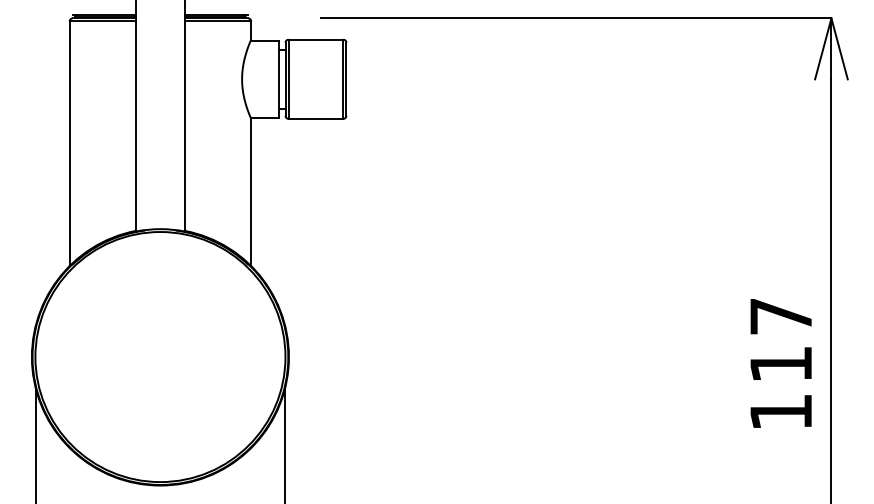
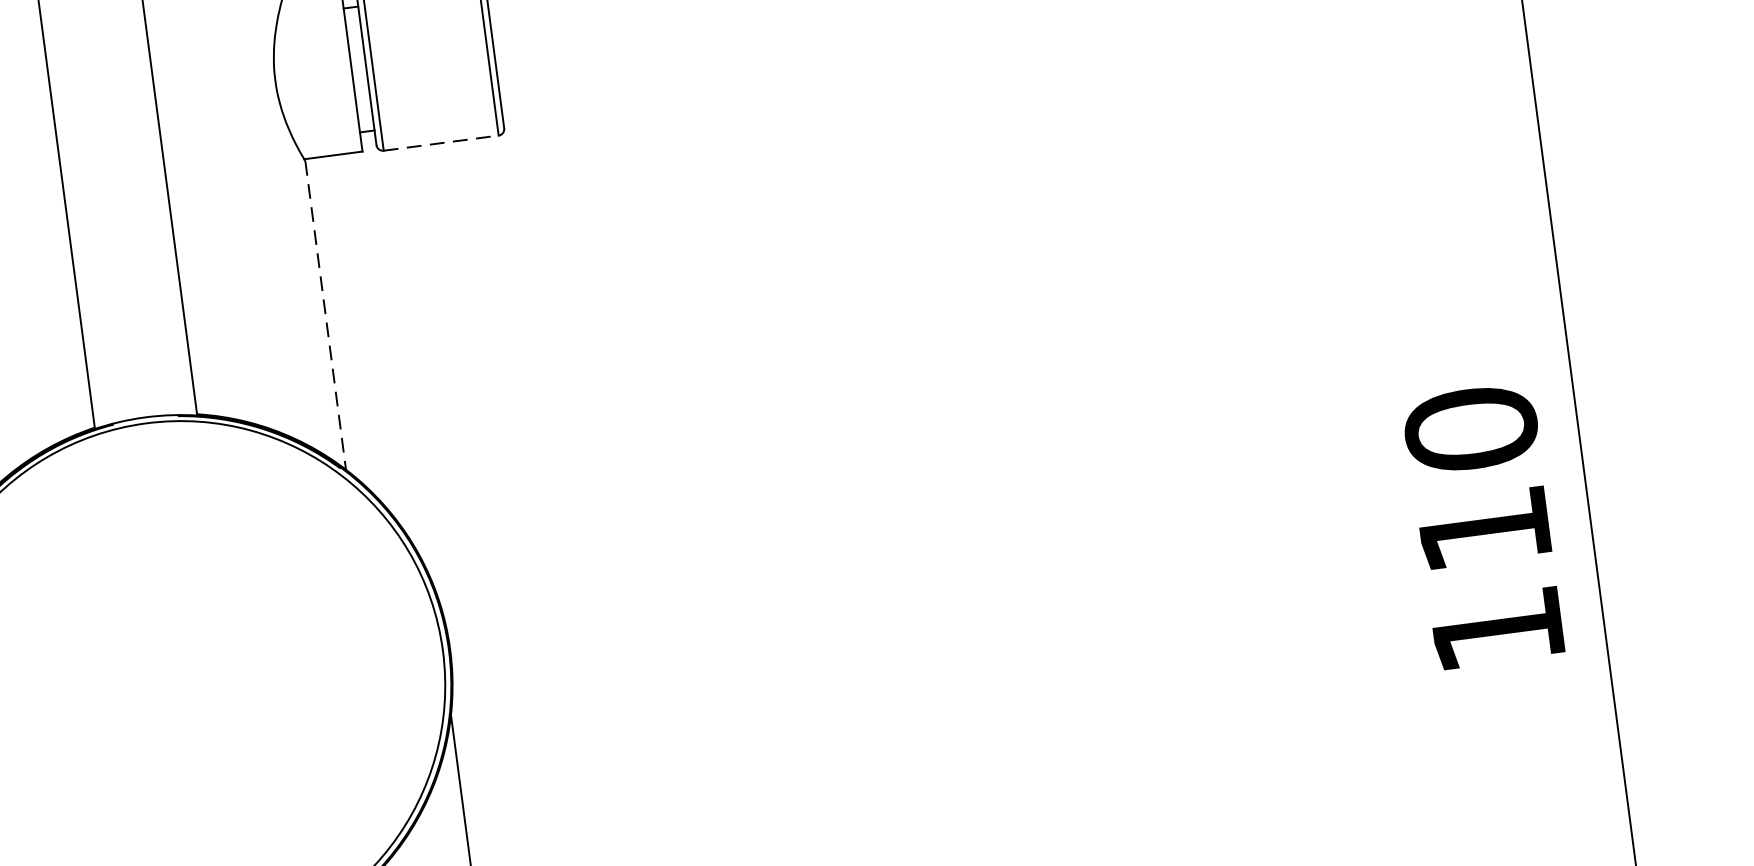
line: (316, 118) -> (442, 142), solid -> dashed
line: (251, 192) -> (326, 315), solid -> dashed
text: (780, 316) -> (1469, 429), 117 -> 110

